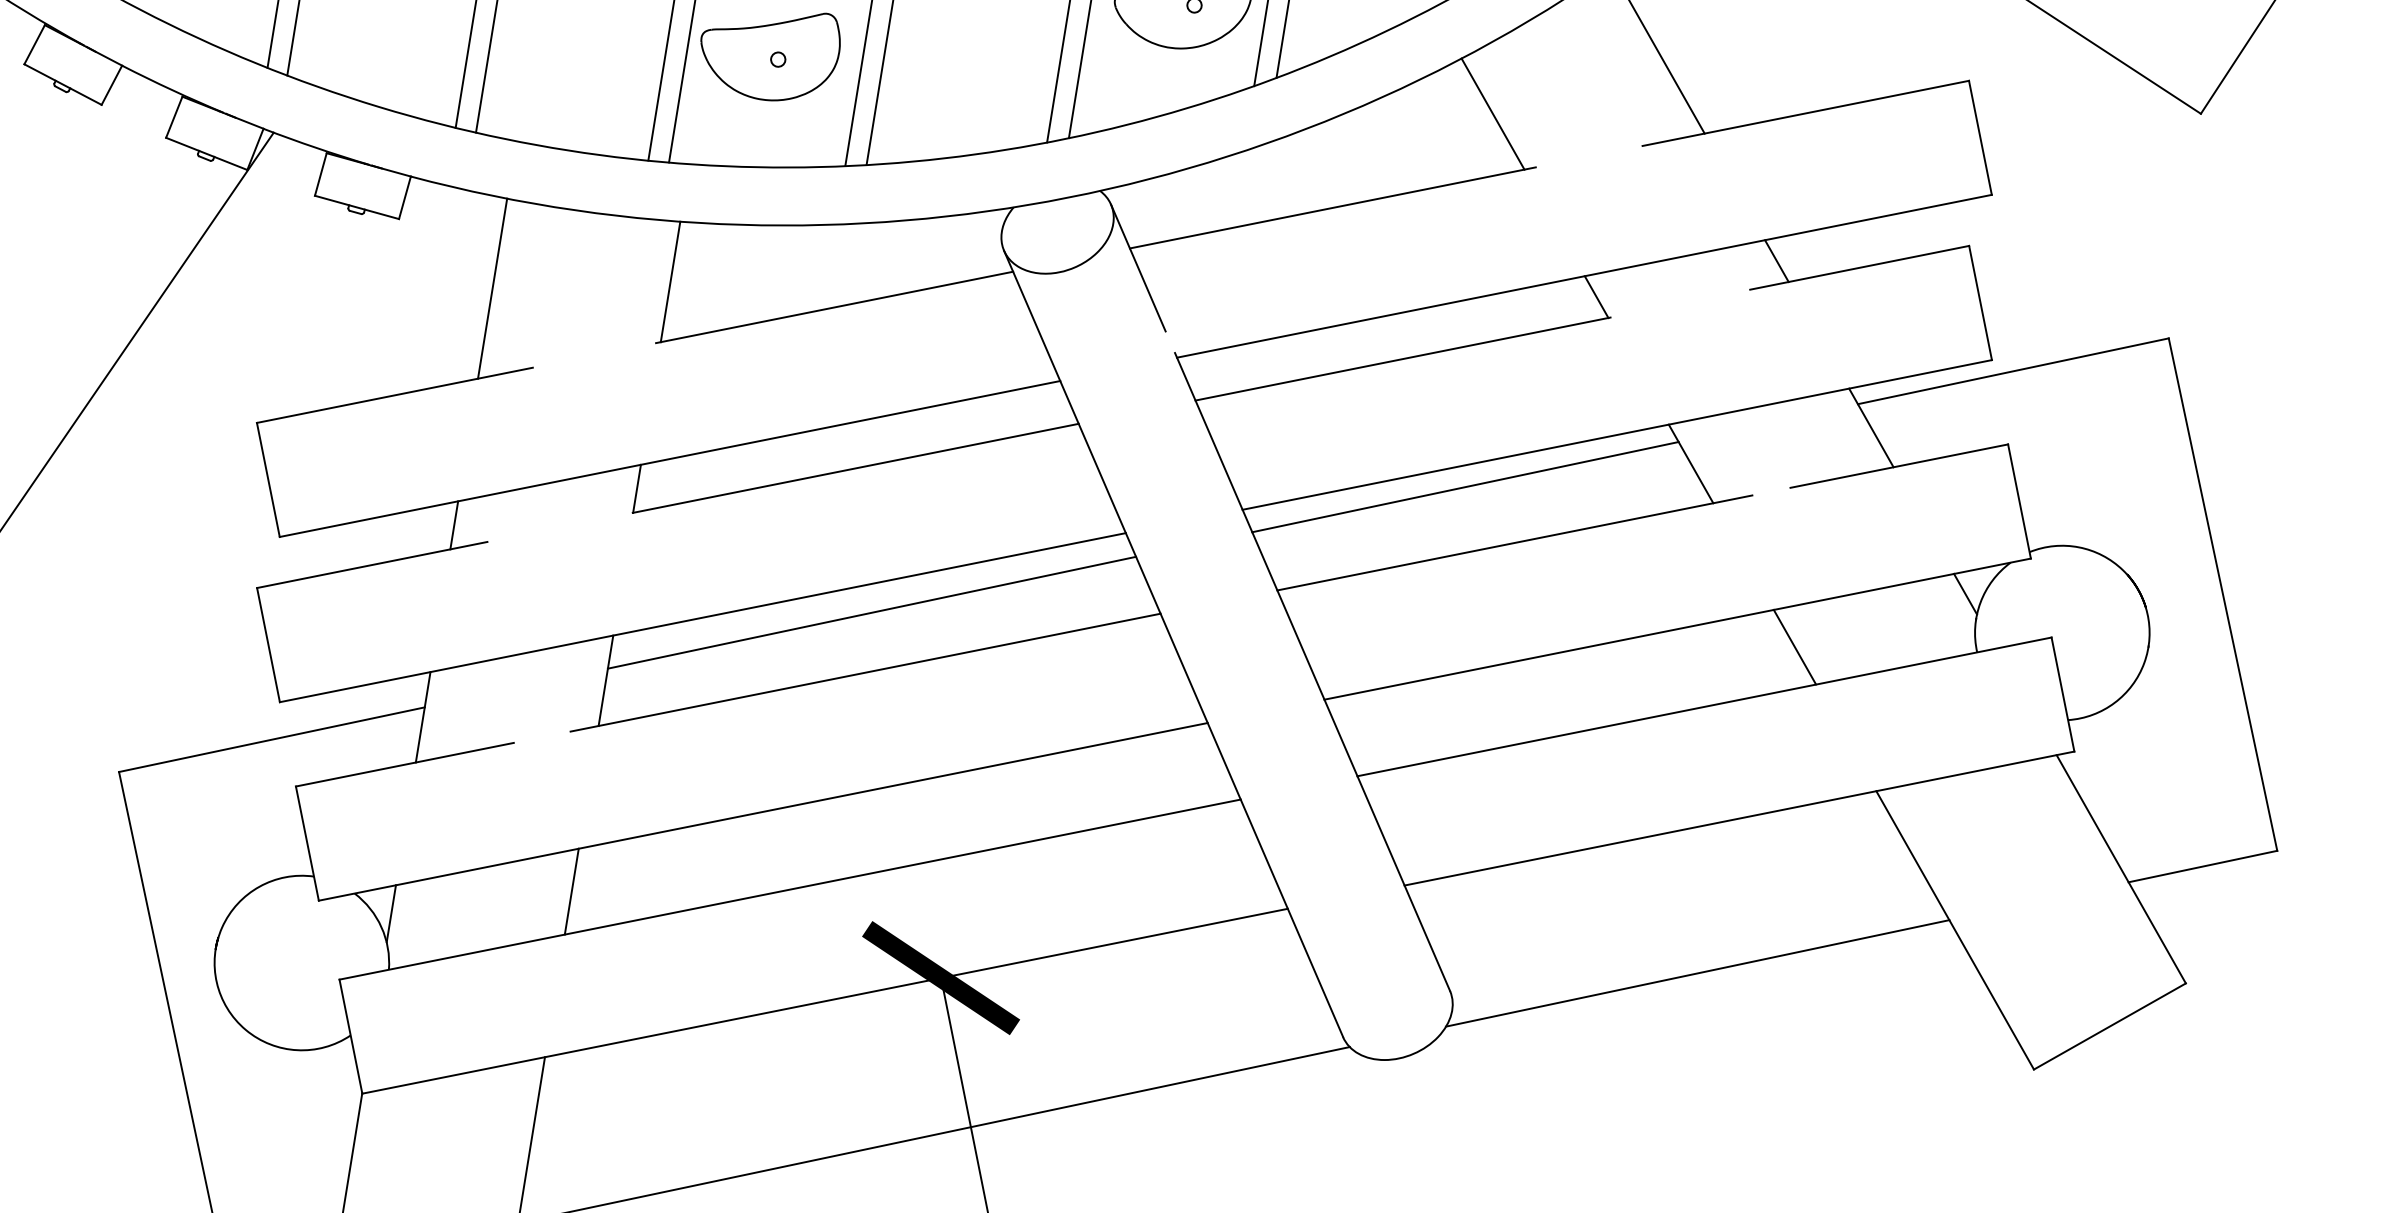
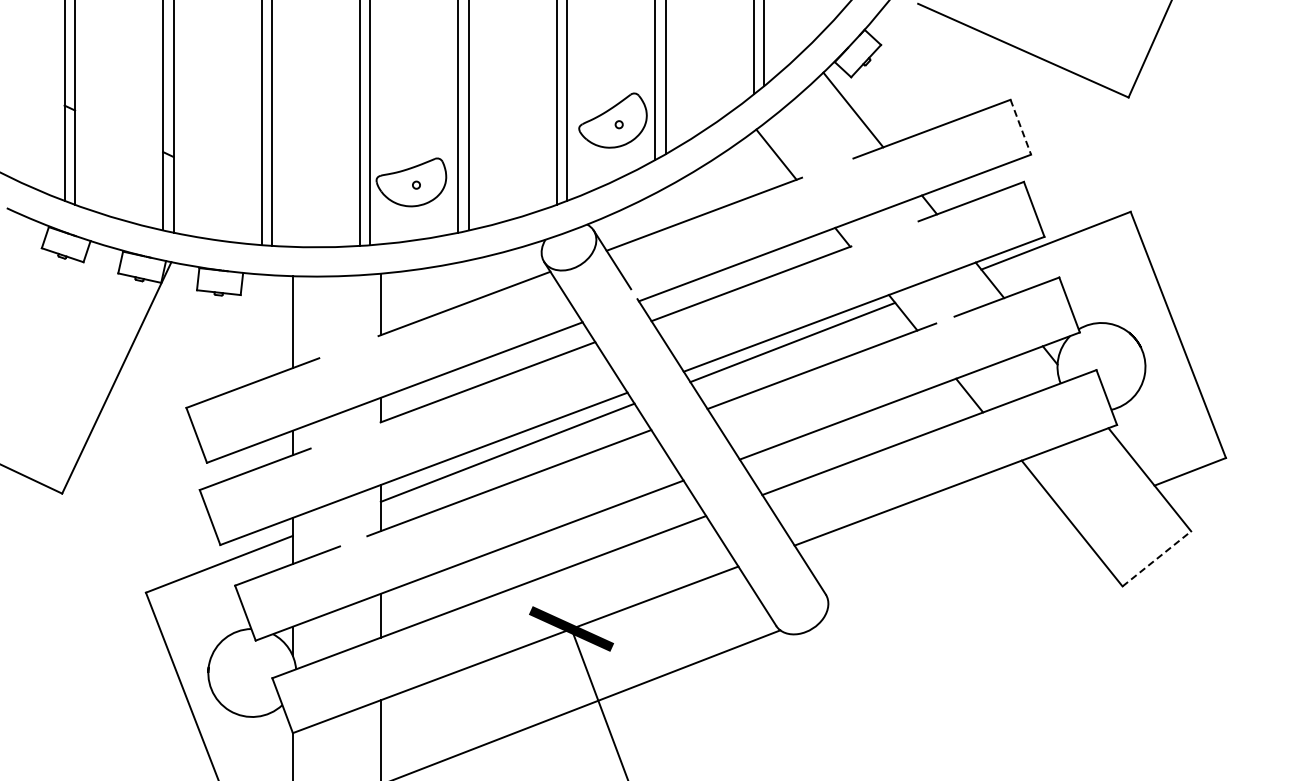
line: (1981, 138) -> (1021, 127), solid -> dashed
line: (1697, 973) -> (947, 565), removed
line: (2109, 1025) -> (1156, 558), solid -> dashed

